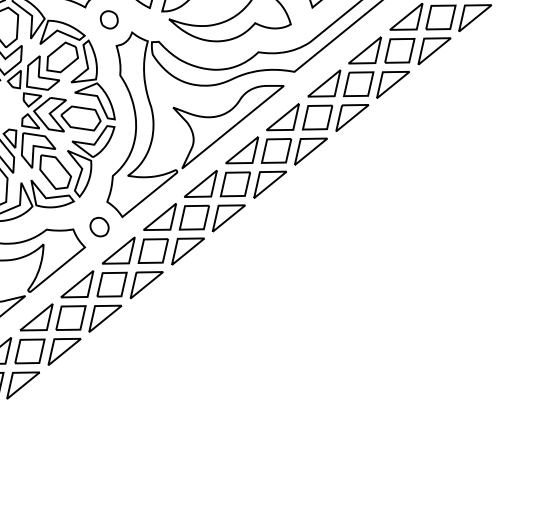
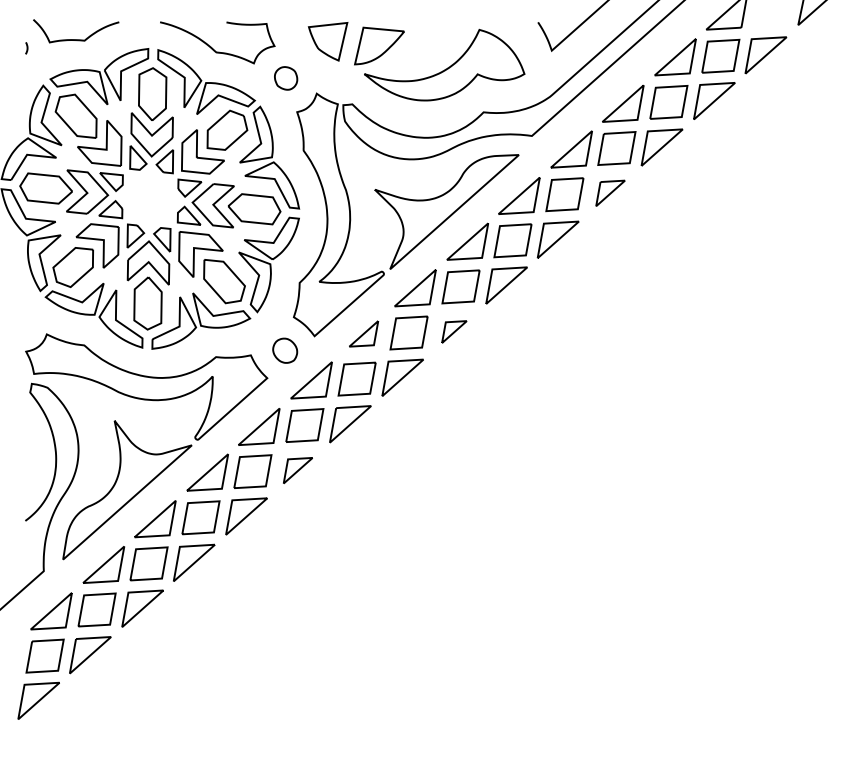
part: (352, 118) -> (610, 193), size x0.7
part: (159, 216) -> (363, 333), size x0.7
part: (229, 218) -> (454, 331), size x0.6
part: (104, 318) -> (297, 470), size x0.7

